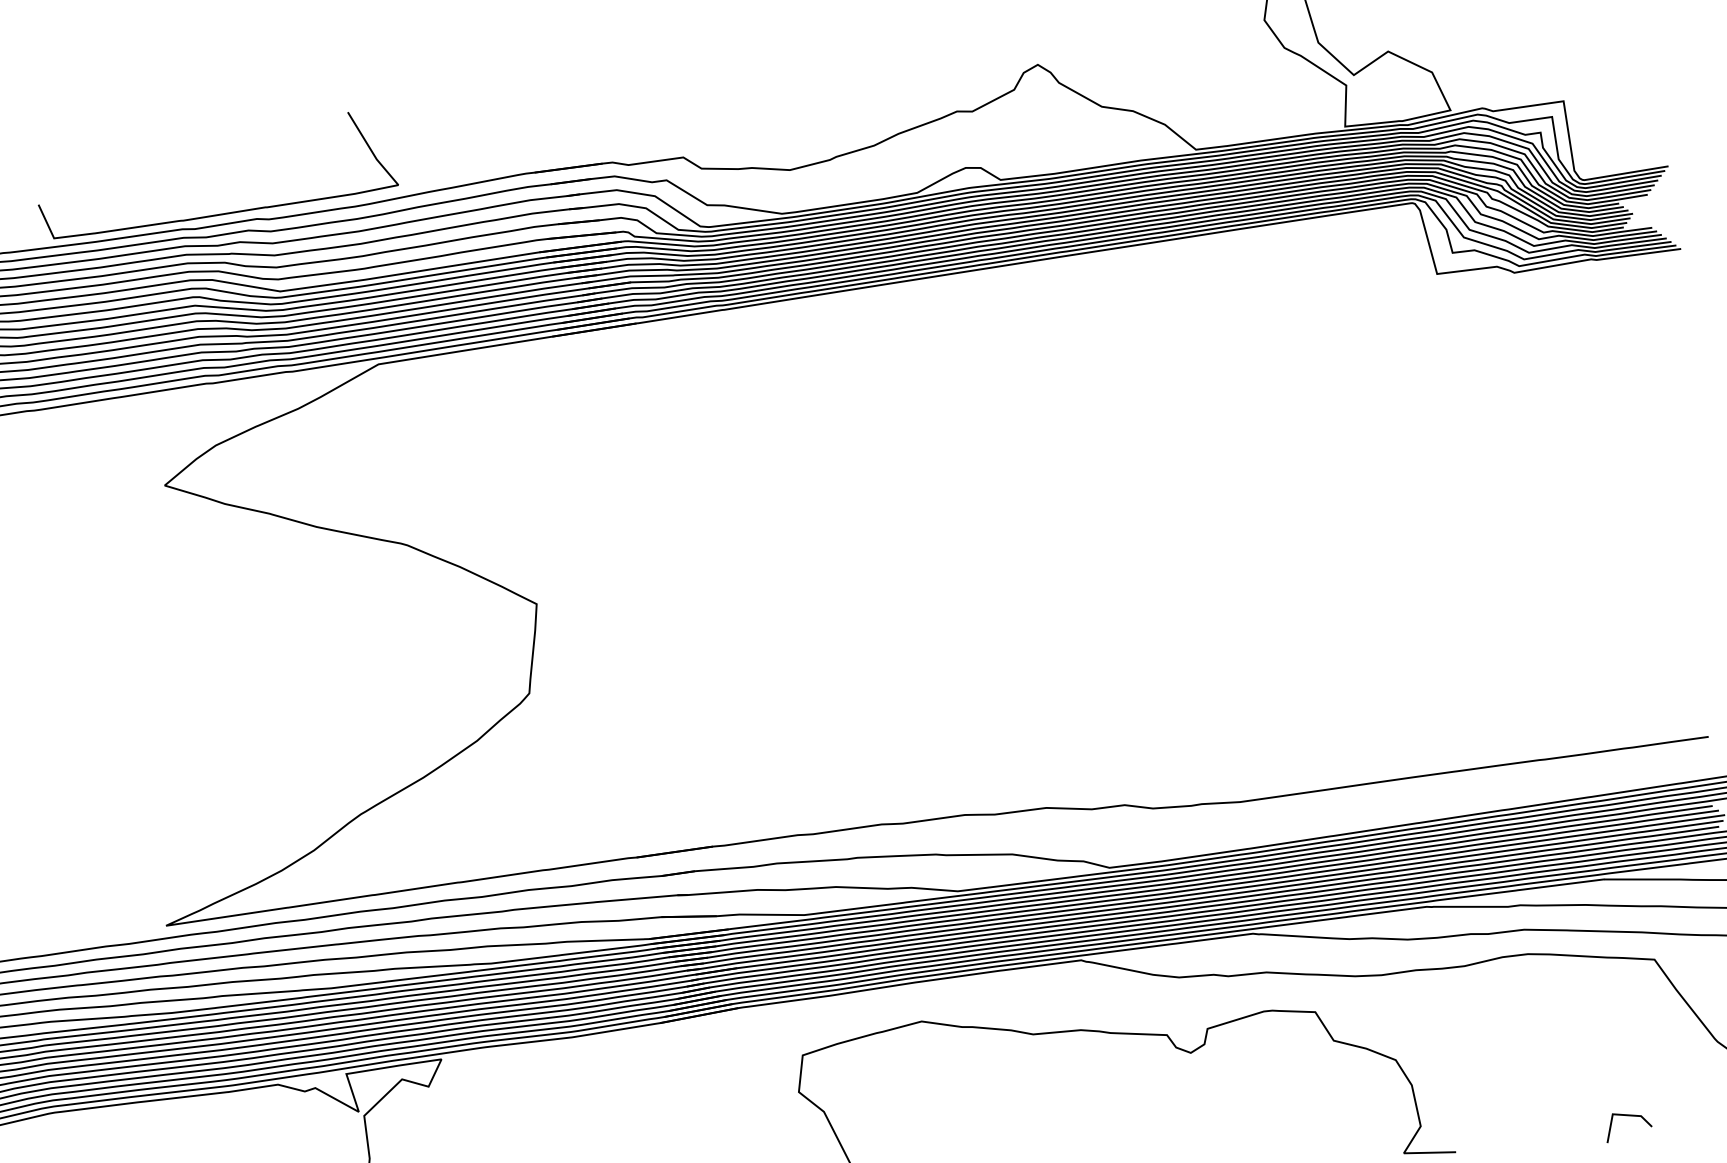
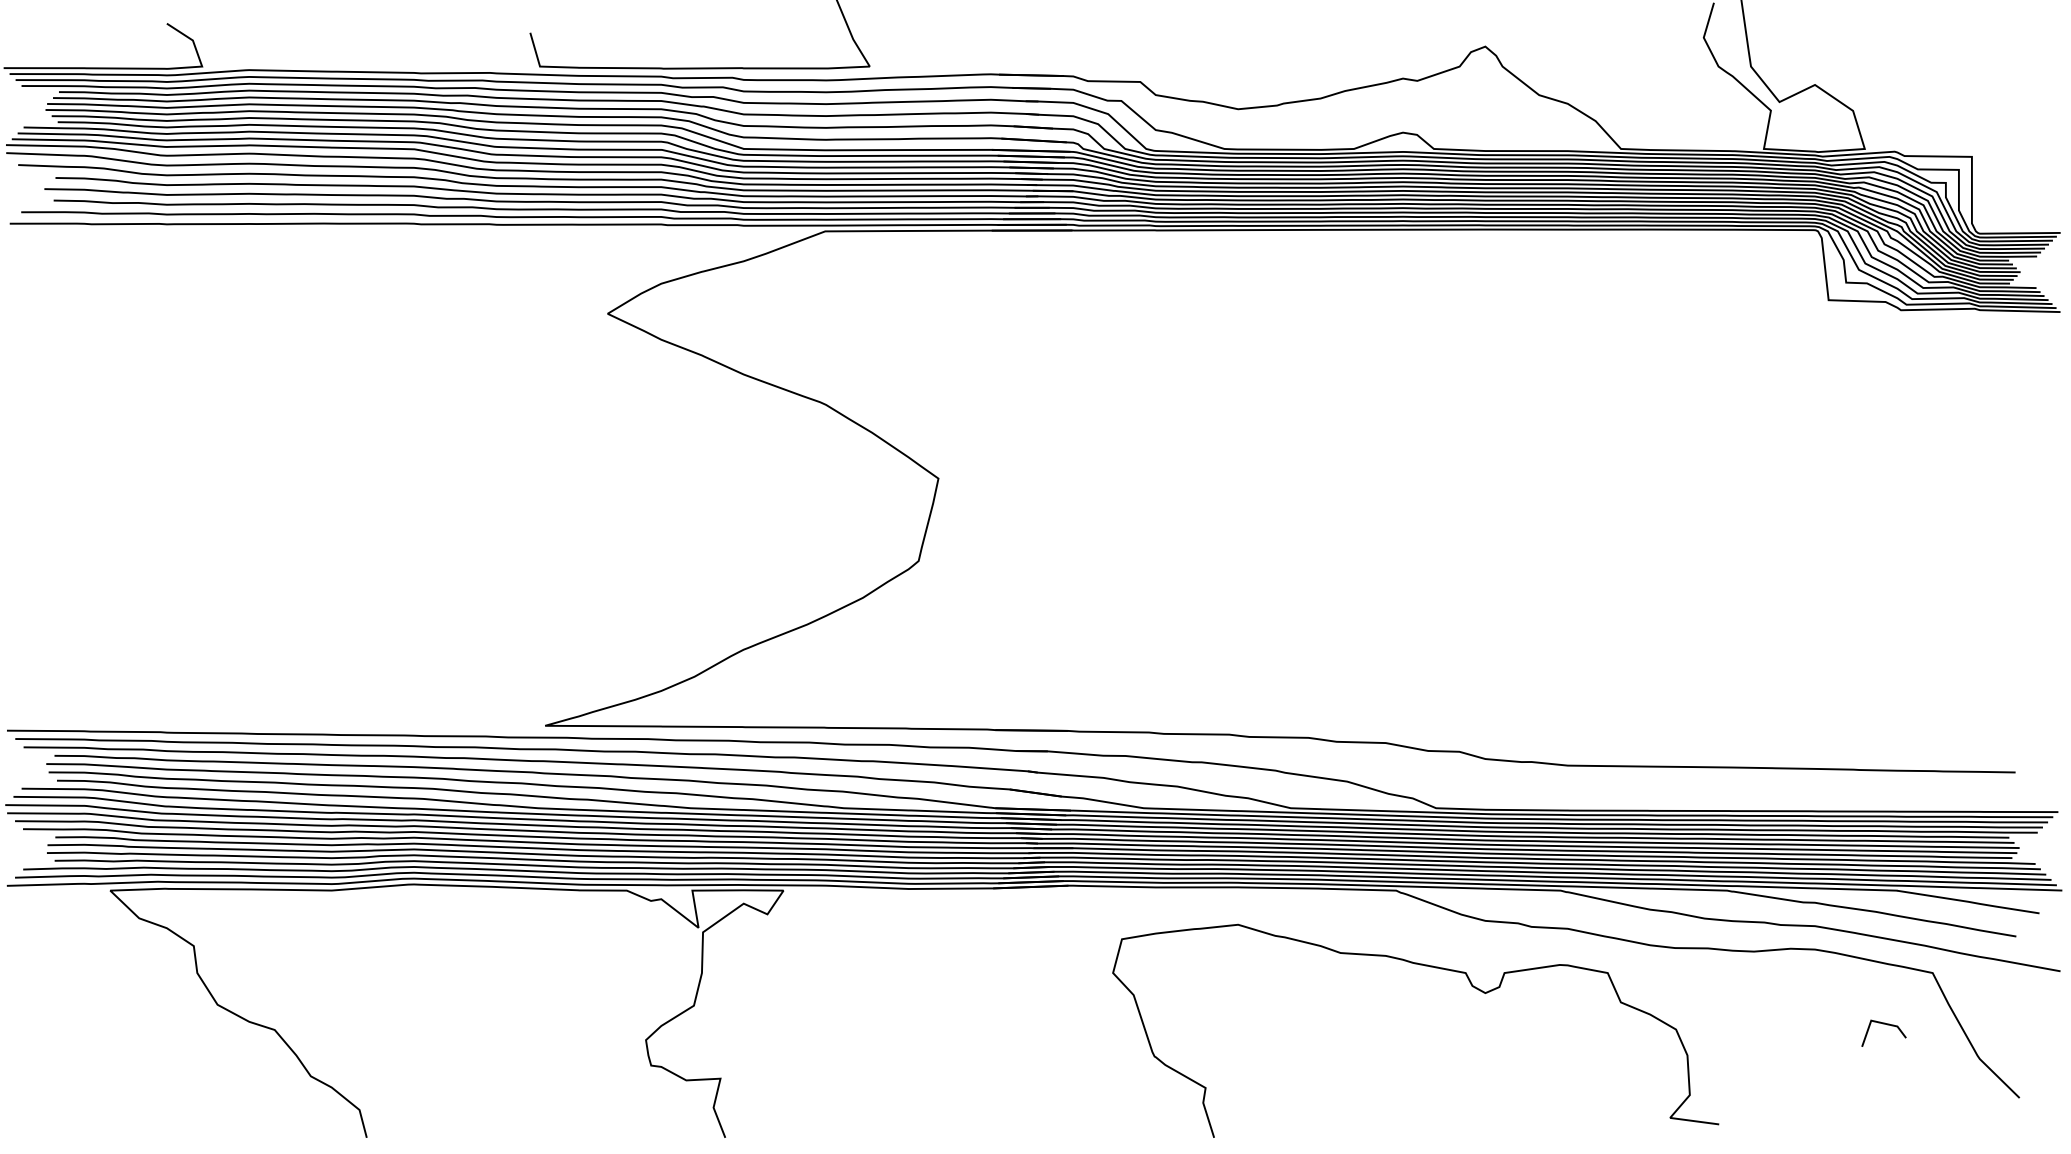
line: (1626, 1116) -> (1883, 1024), moved

